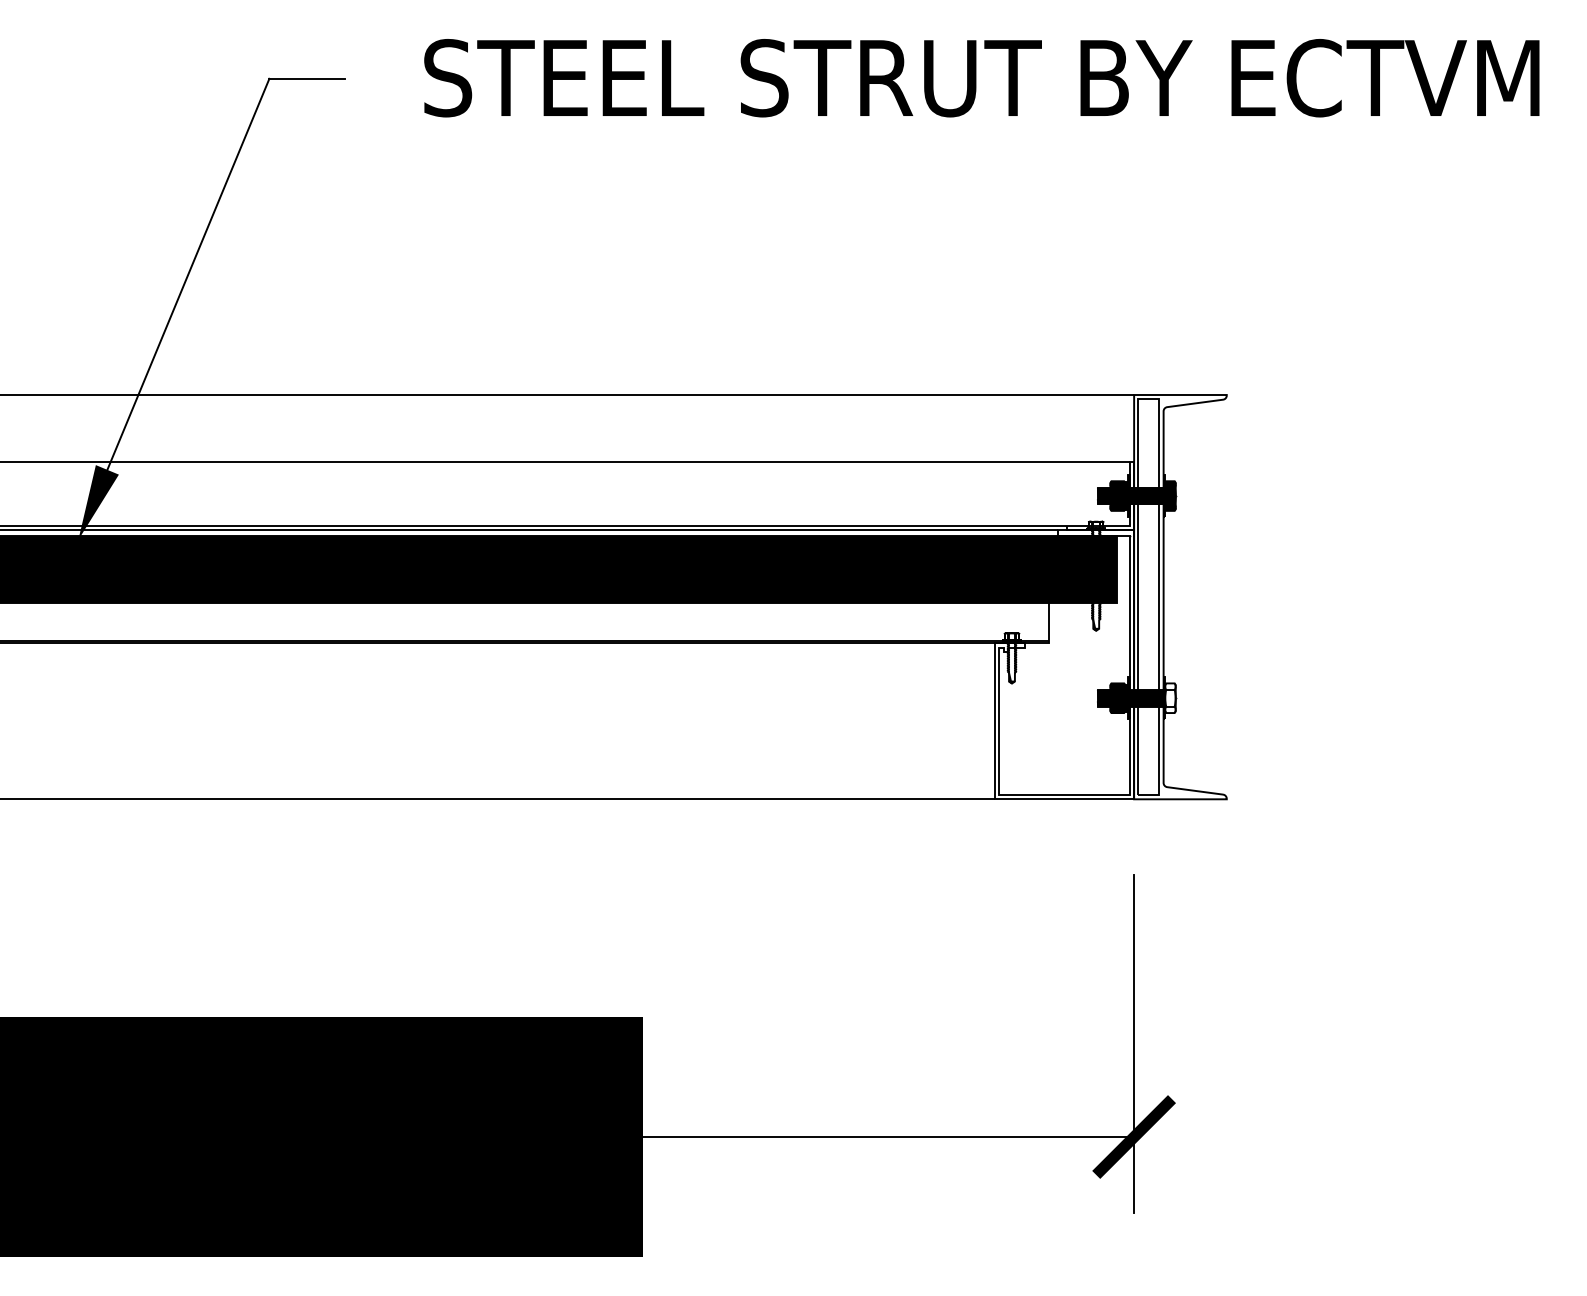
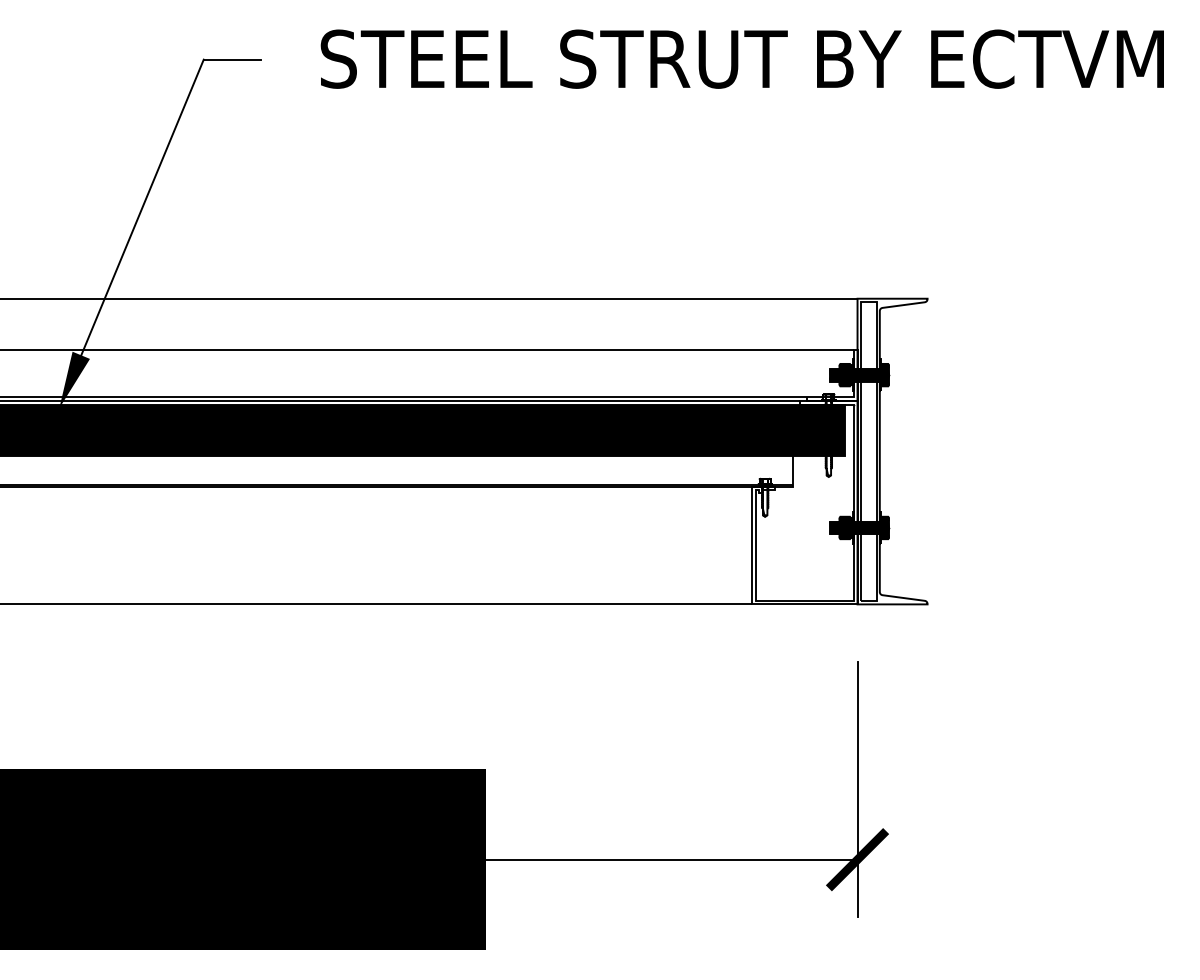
fill: (1169, 697) -> (884, 527), added

